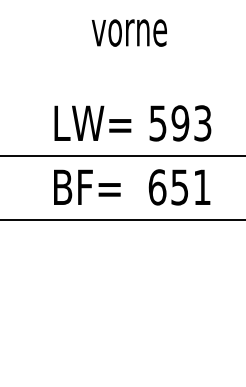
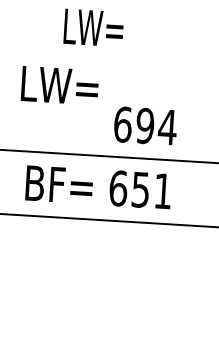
text: (128, 28) -> (99, 28), vorne -> LW=
text: (92, 122) -> (59, 84), moved
text: (180, 123) -> (145, 126), 593 -> 694
text: (87, 186) -> (59, 184), moved

